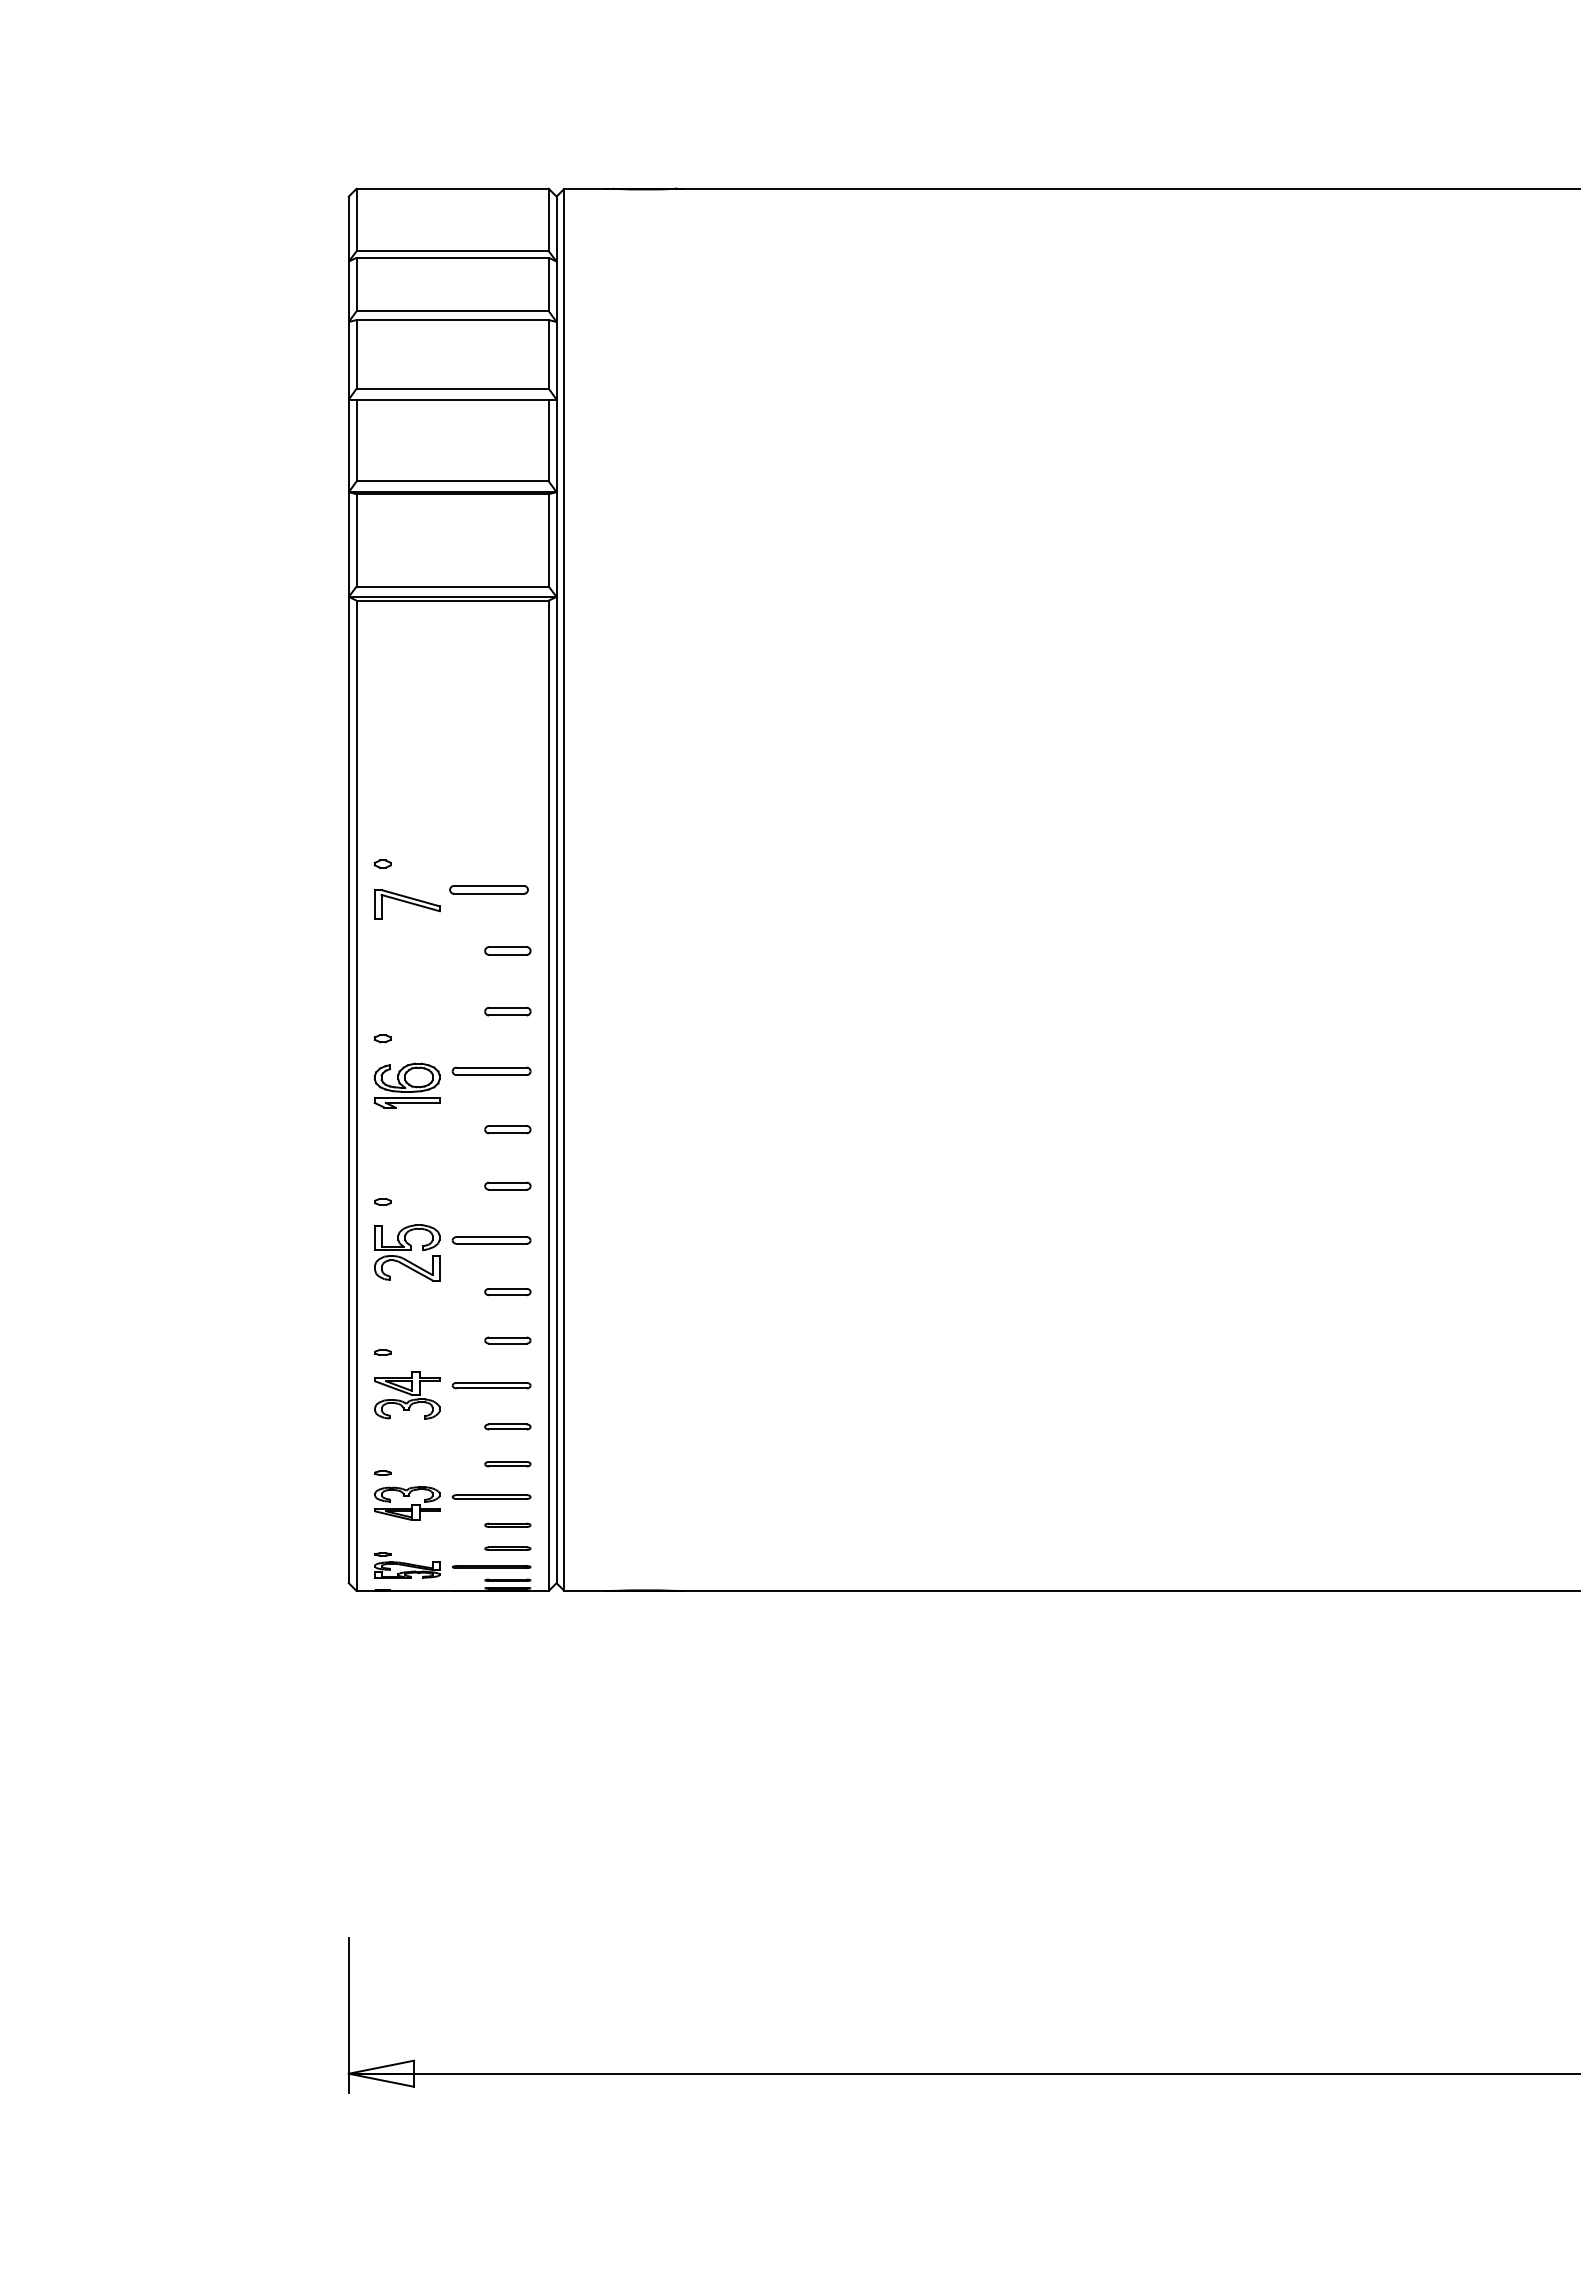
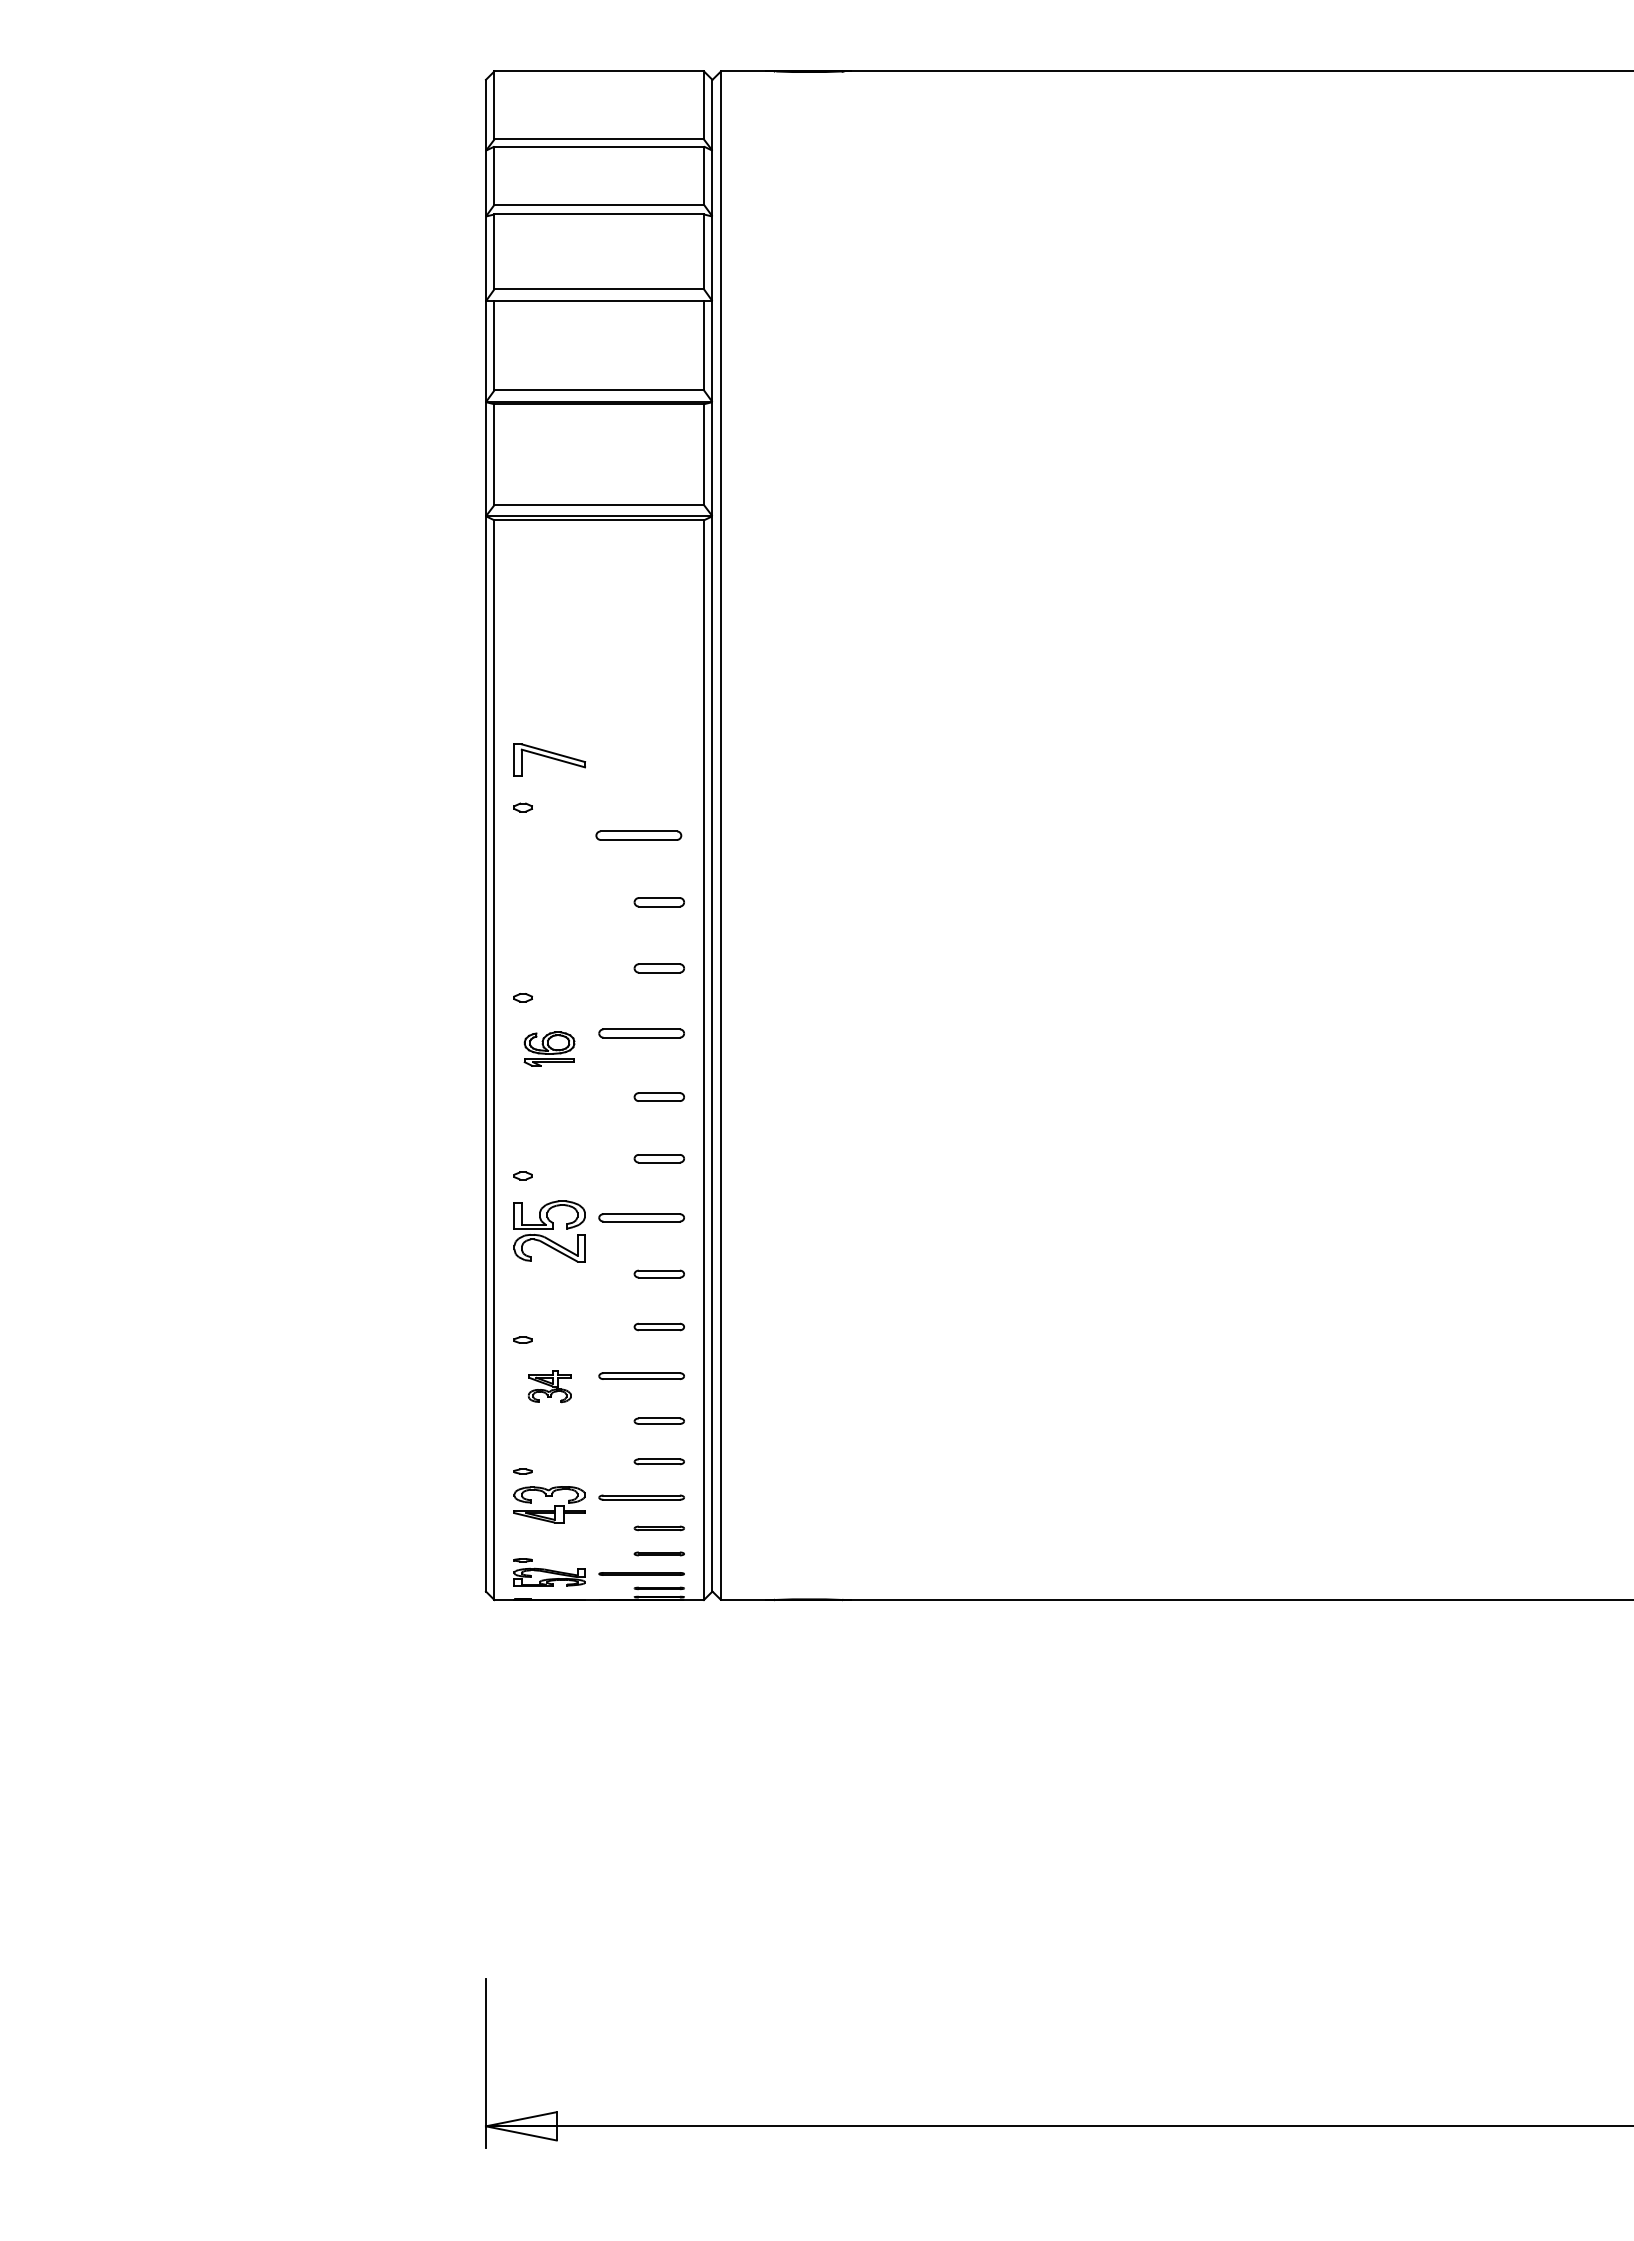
part: (407, 904) -> (549, 760), moved
part: (406, 1085) -> (548, 1048), size x0.7
part: (407, 1395) -> (549, 1386), size x0.6

